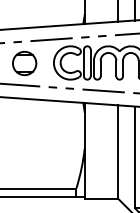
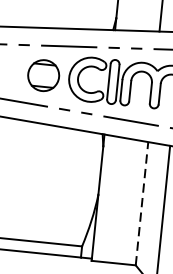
part: (24, 63) -> (43, 75), moved
line: (118, 152) -> (142, 204), solid -> dashed

